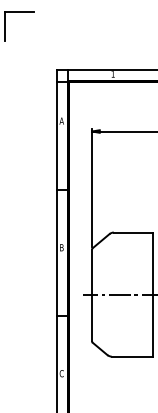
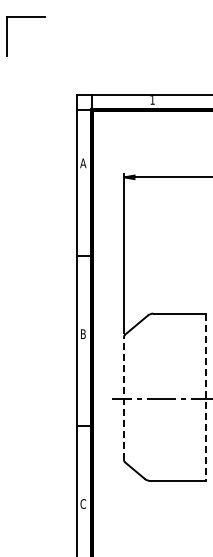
line: (153, 294) -> (206, 397), solid -> dashed
line: (92, 295) -> (124, 398), solid -> dashed

